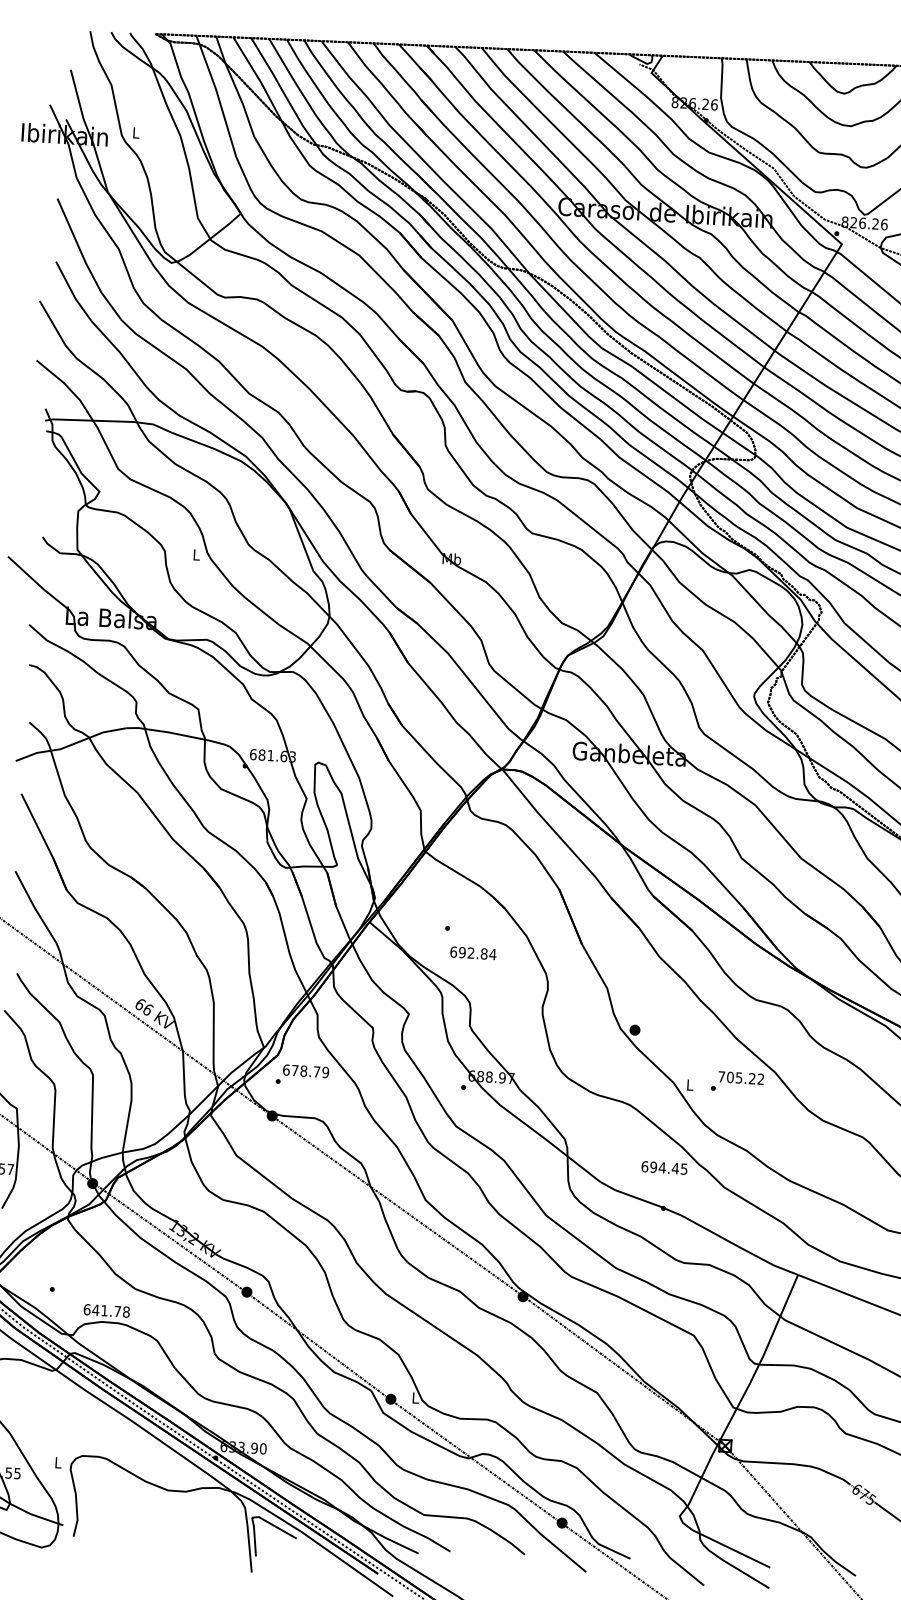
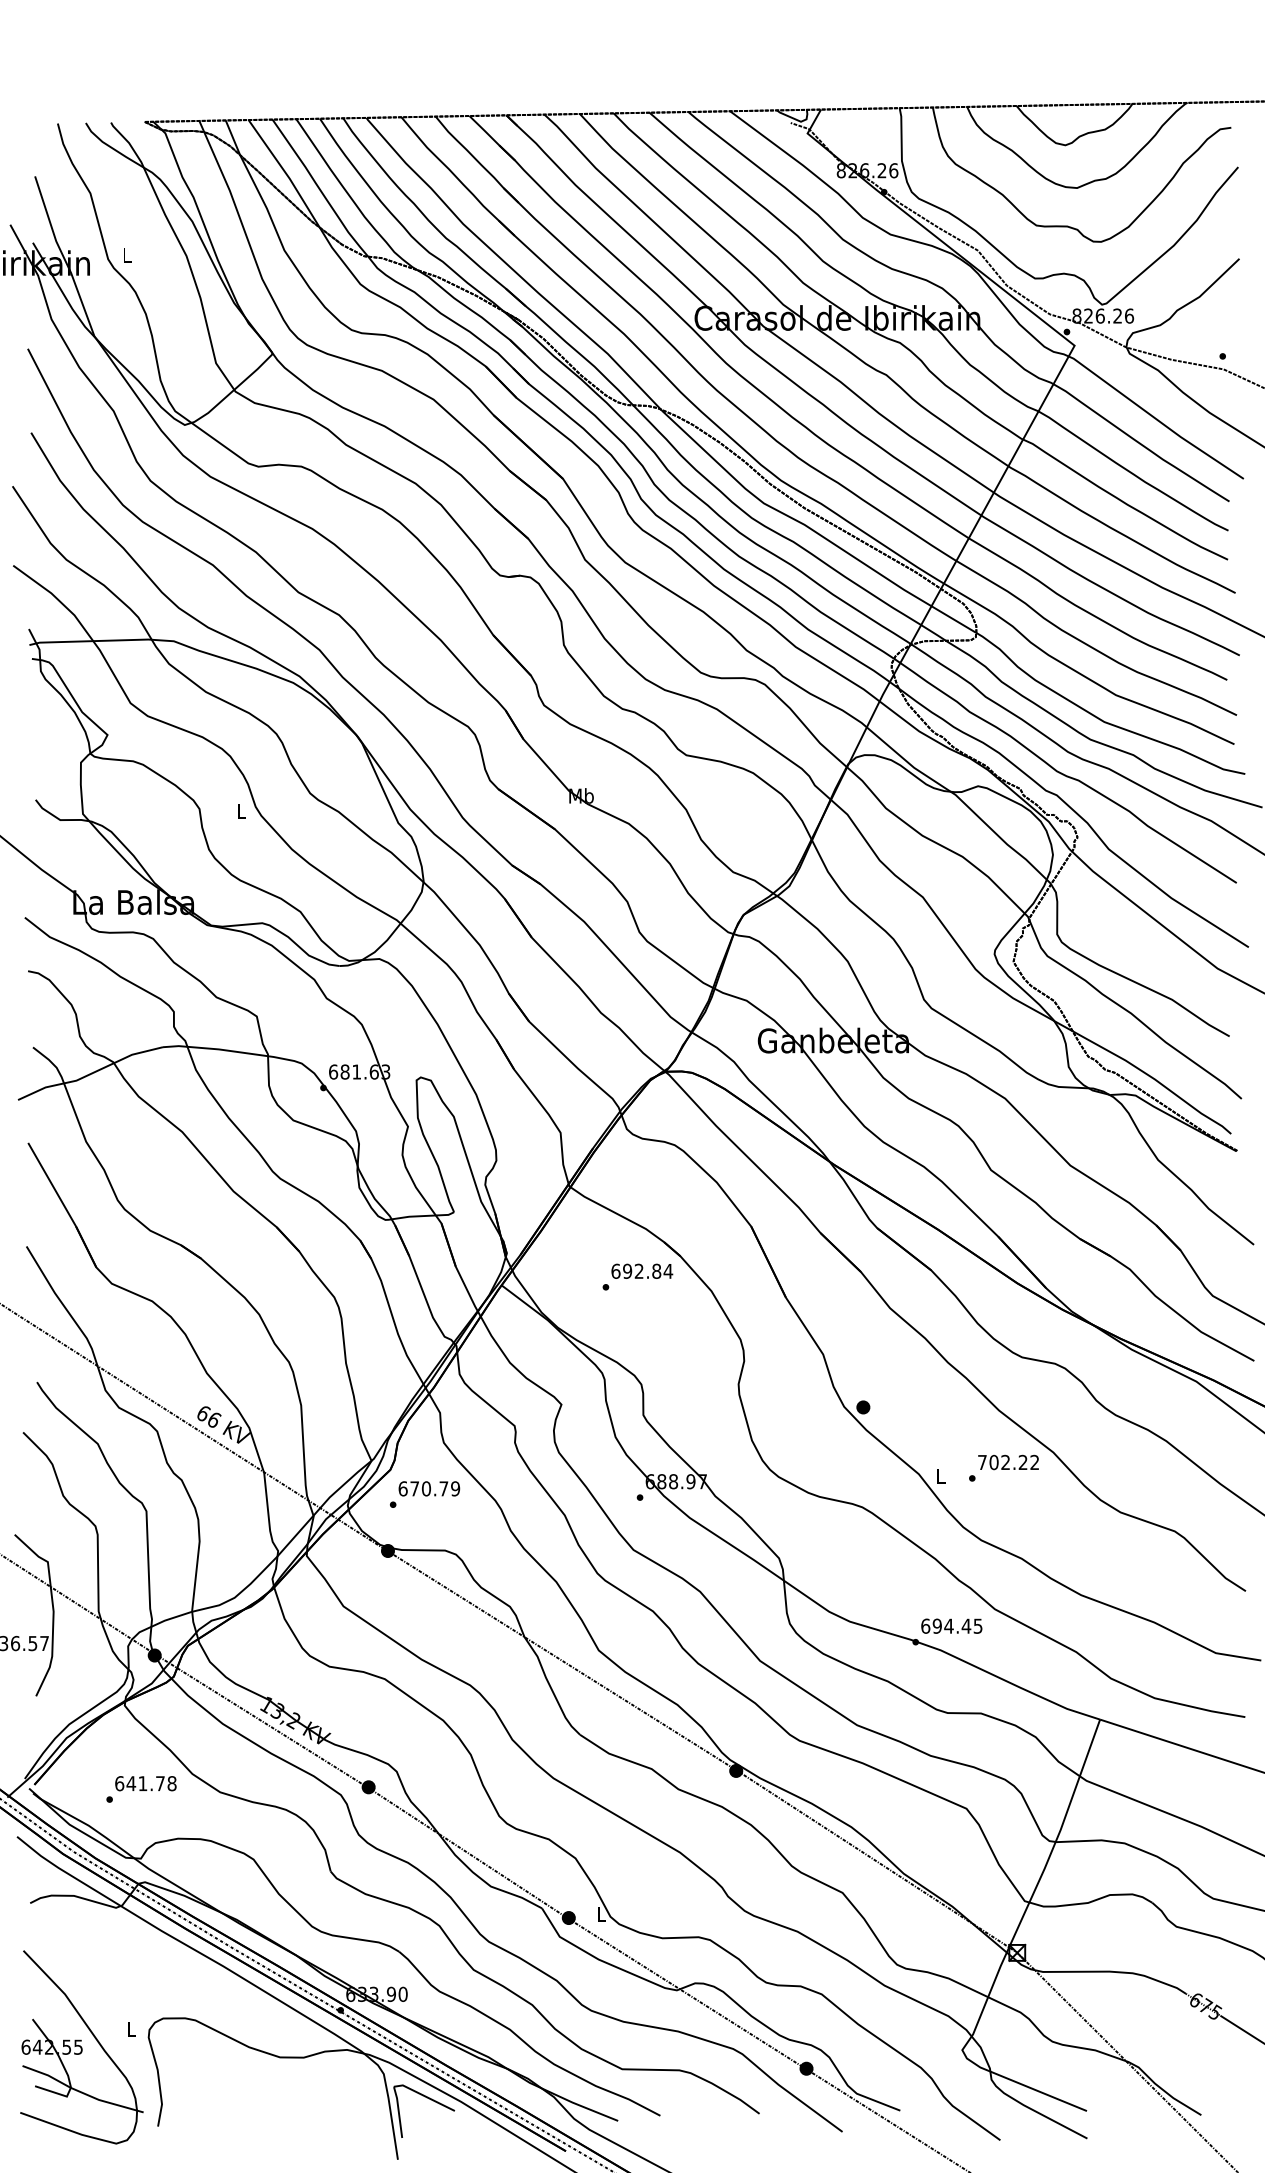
text: (473, 952) -> (642, 1270), moved
text: (303, 1070) -> (426, 1488), 678.79 -> 670.79
text: (738, 1077) -> (1005, 1462), 705.22 -> 702.22
text: (664, 1167) -> (951, 1625), moved
text: (106, 1310) -> (145, 1783), moved

